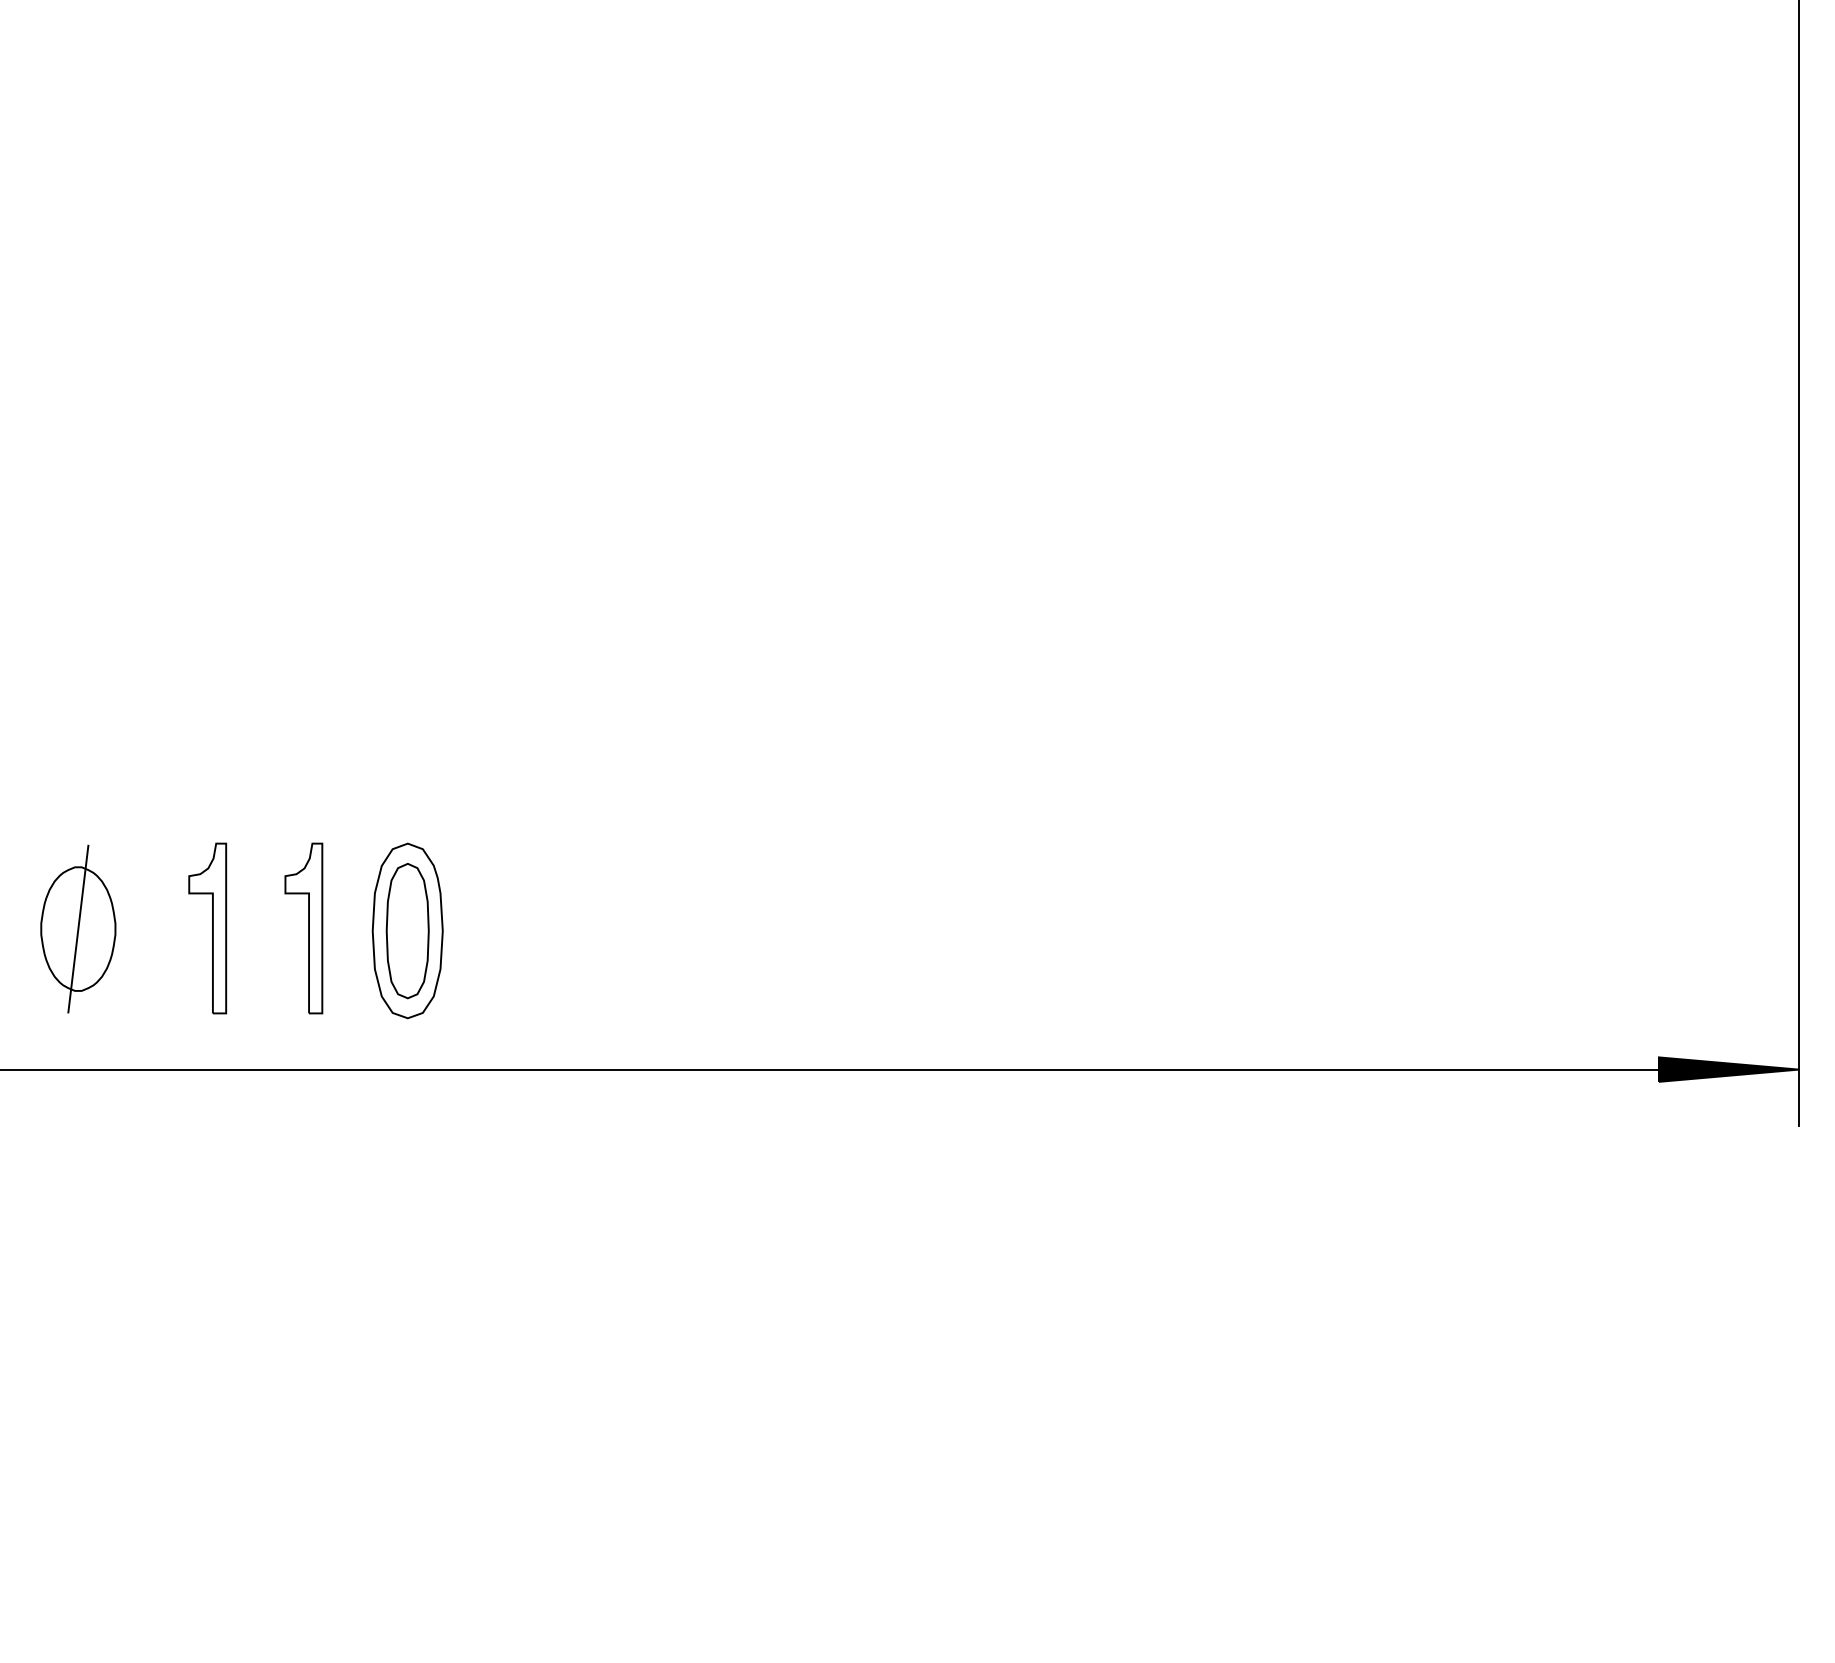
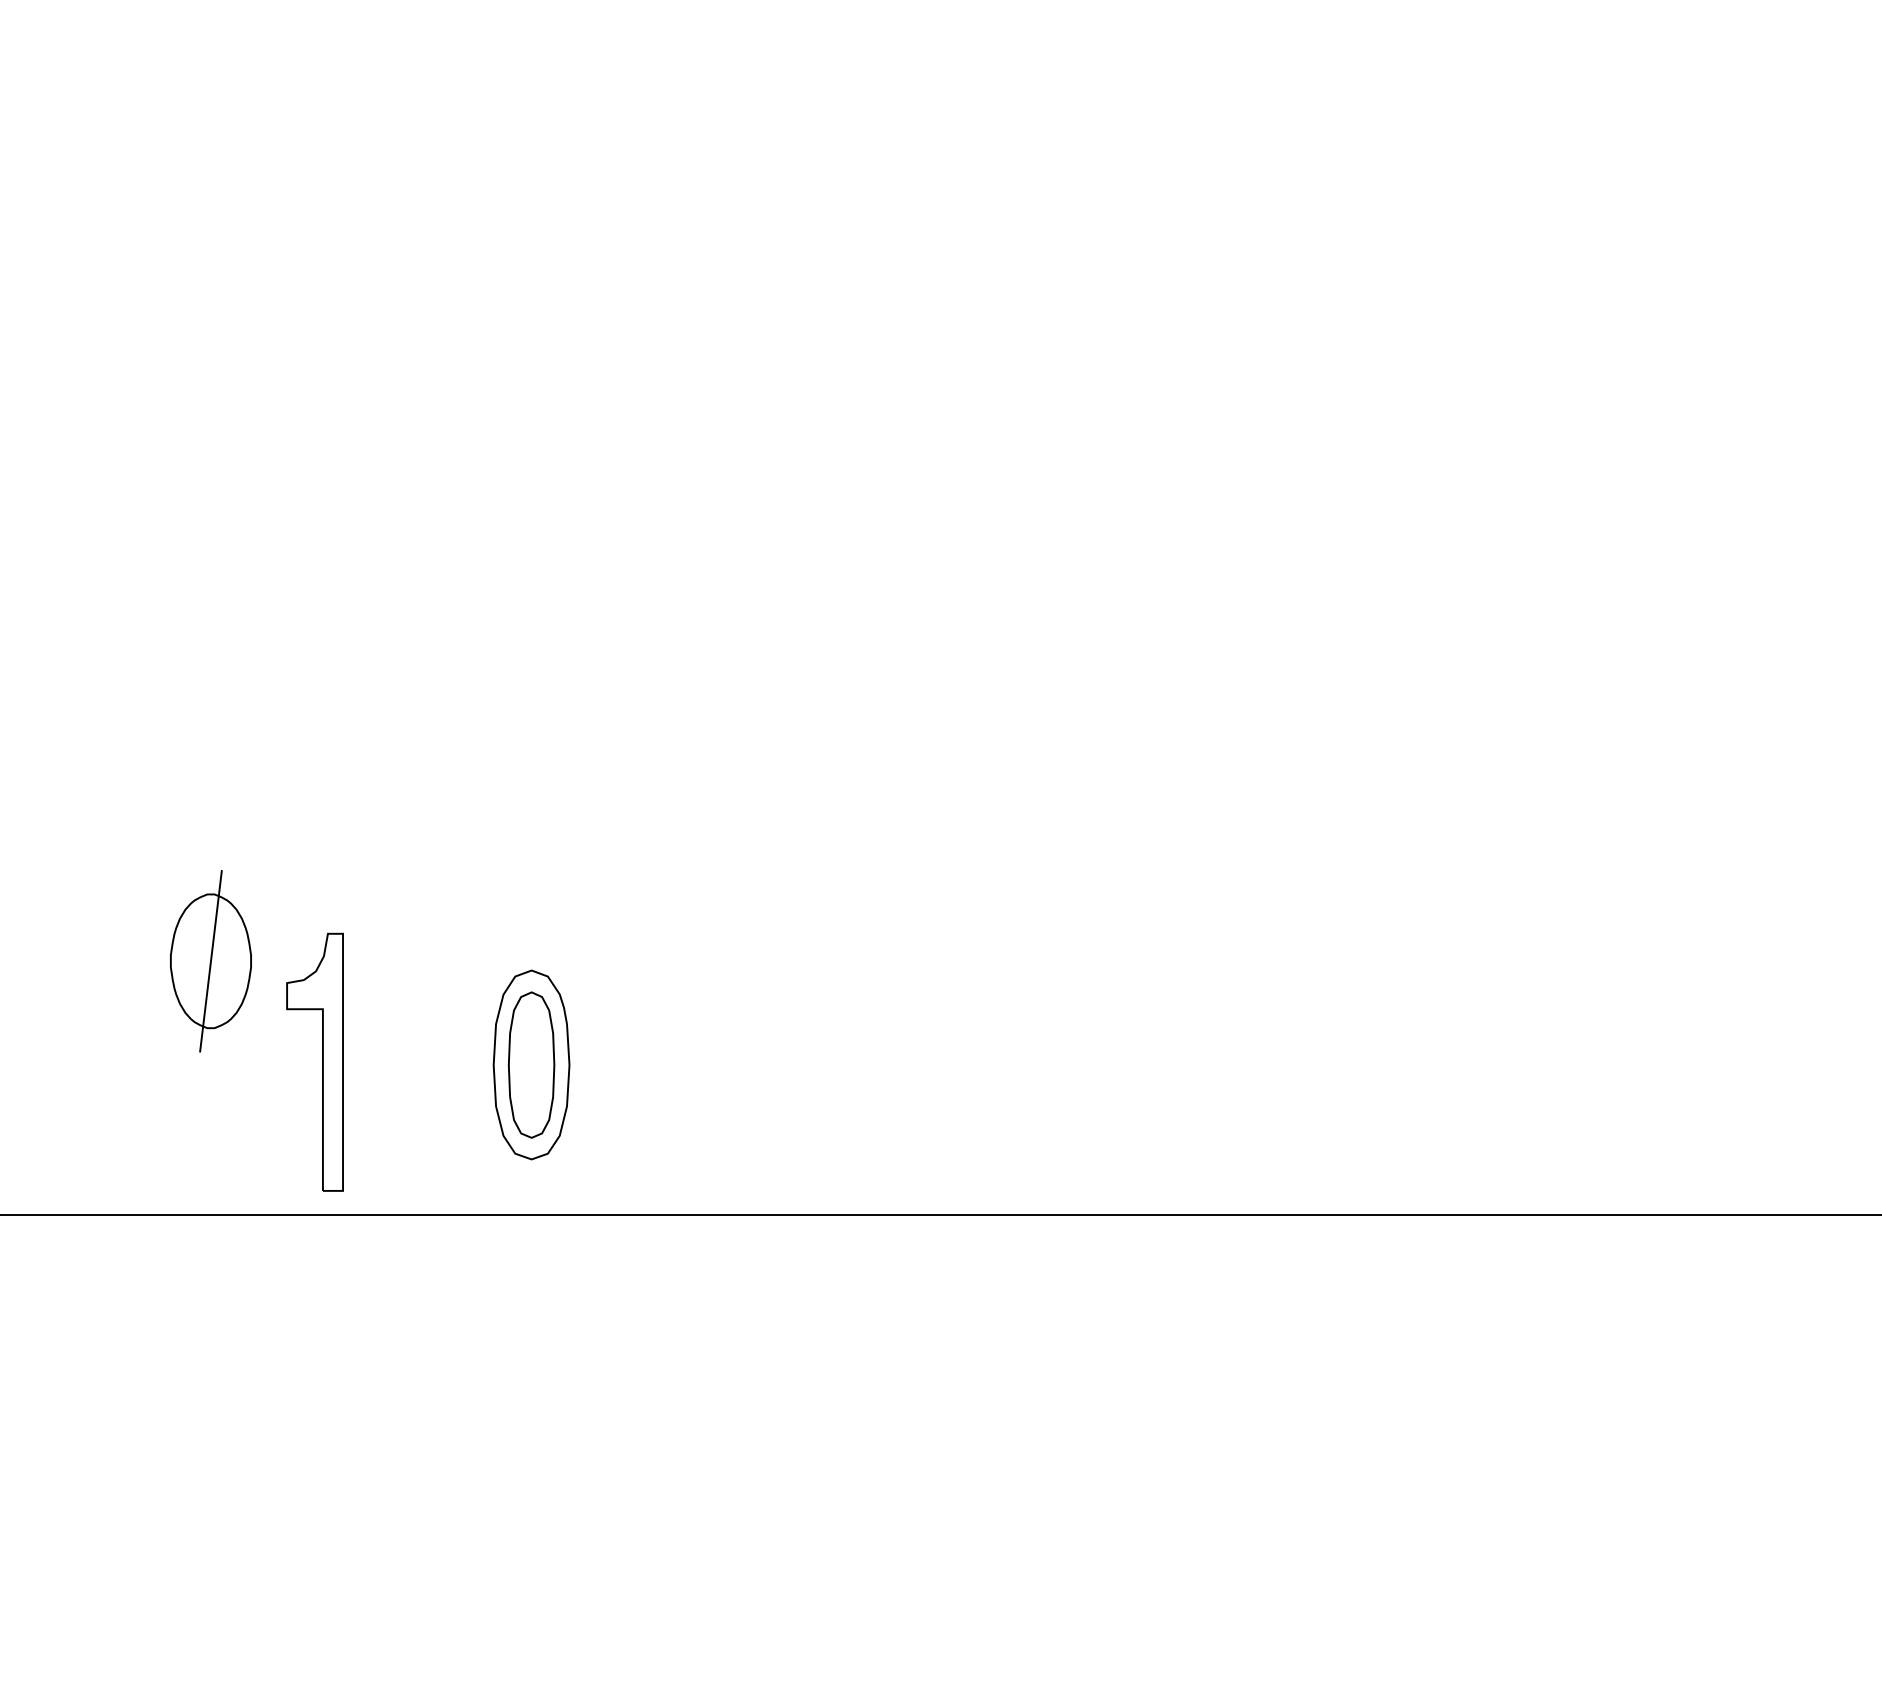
part: (78, 928) -> (211, 960), moved
part: (207, 928) -> (314, 1062), size x1.4
part: (303, 928) -> (418, 1062), removed

